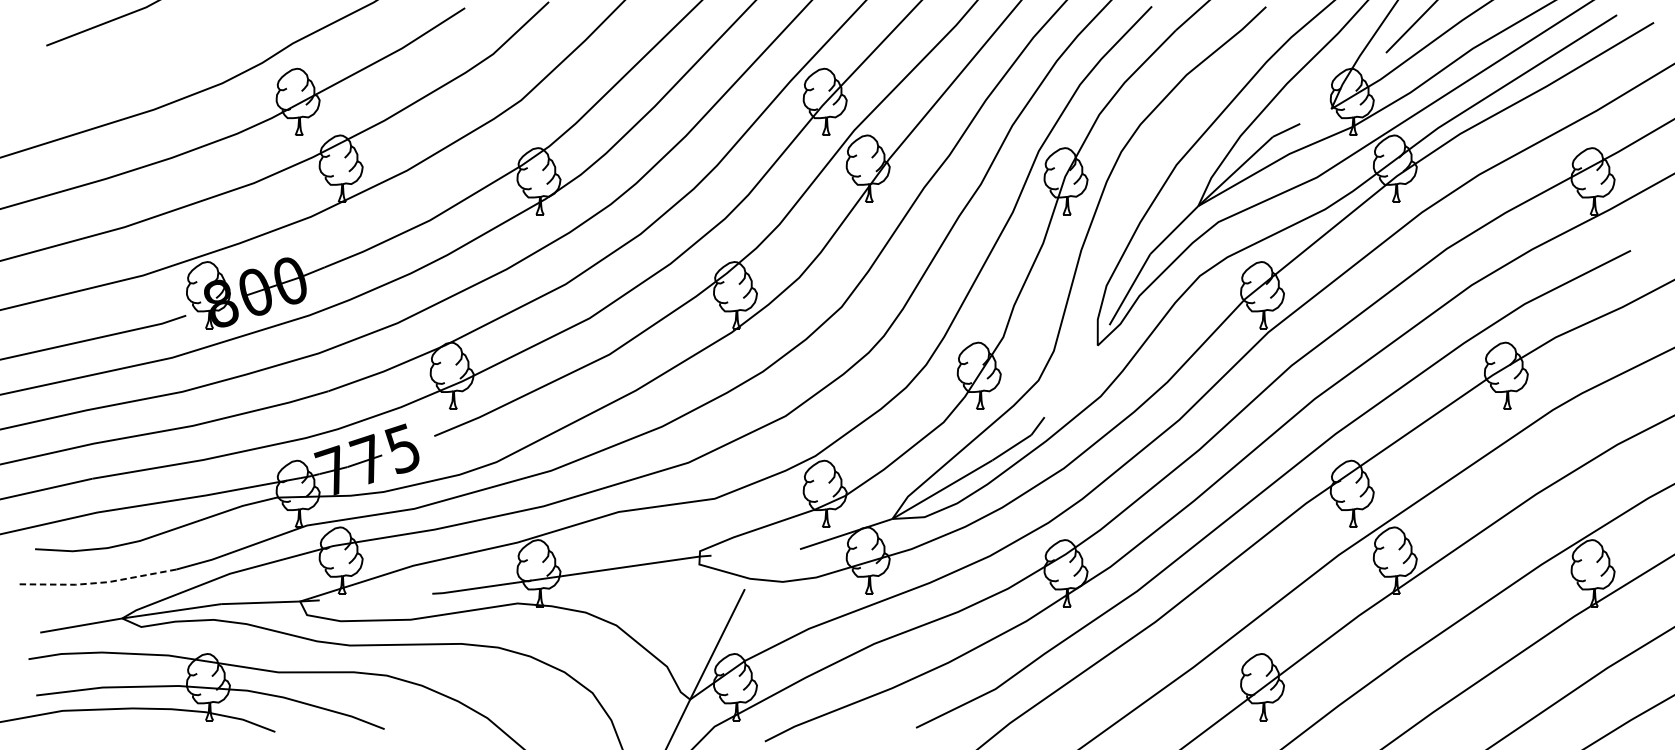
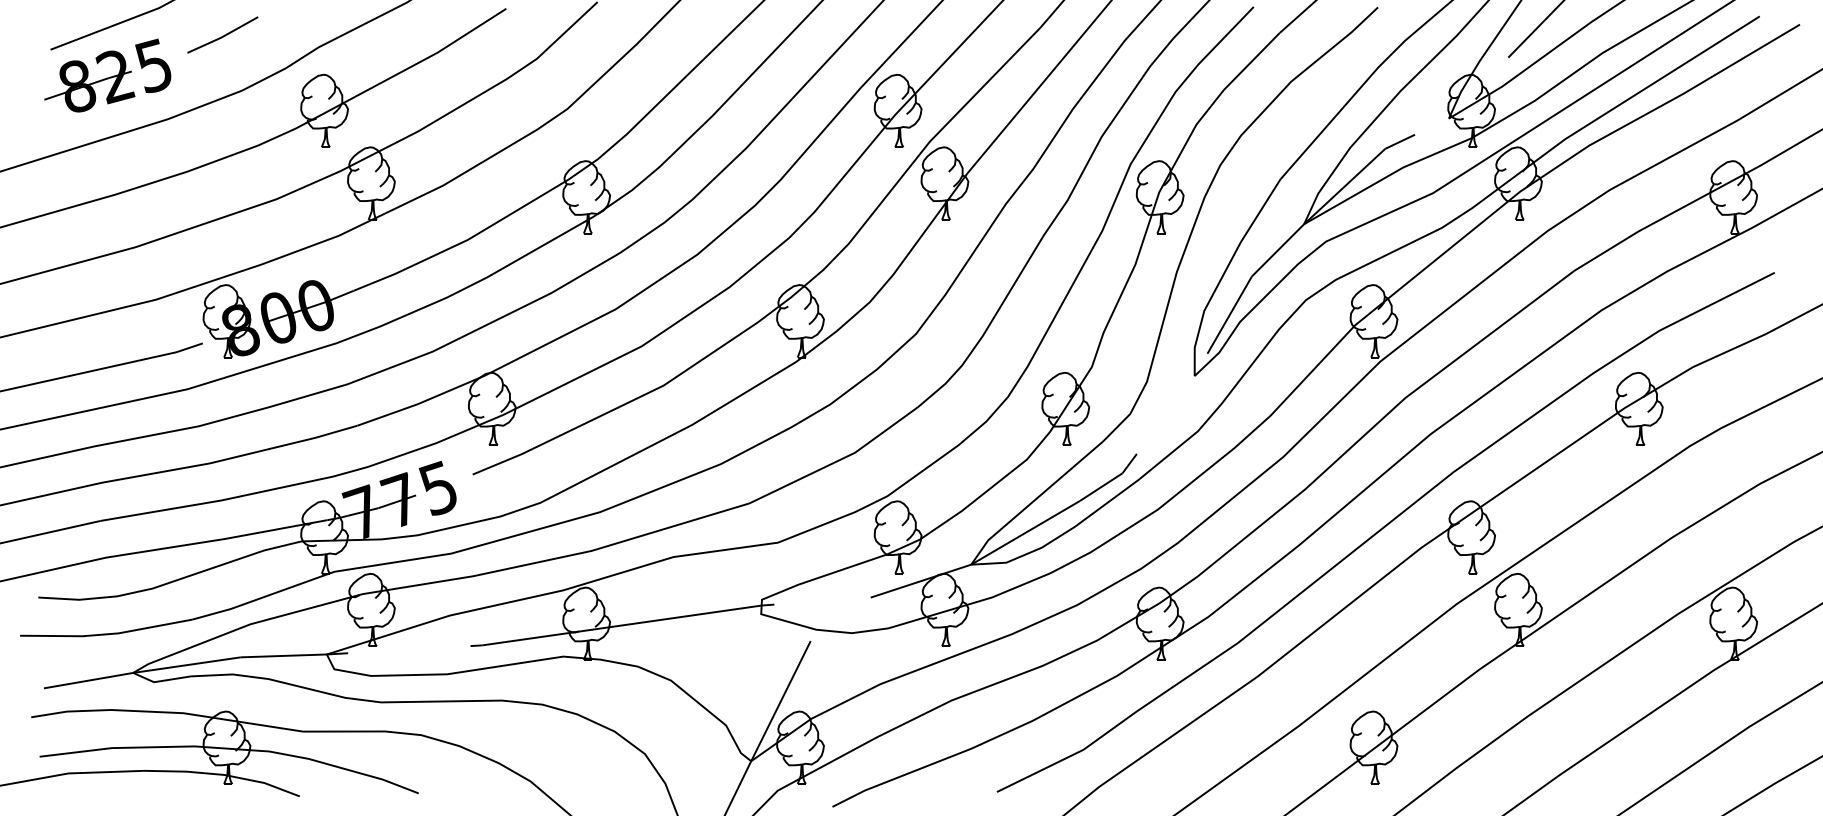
line: (204, 32) -> (222, 35), added
part: (98, 69) -> (107, 75), added
line: (97, 583) -> (106, 634), dashed -> solid

